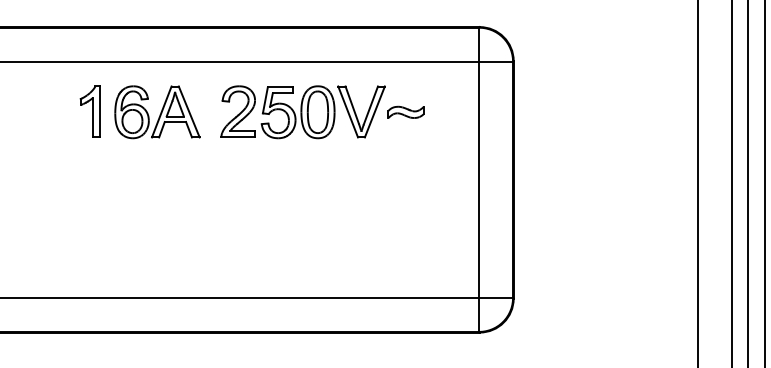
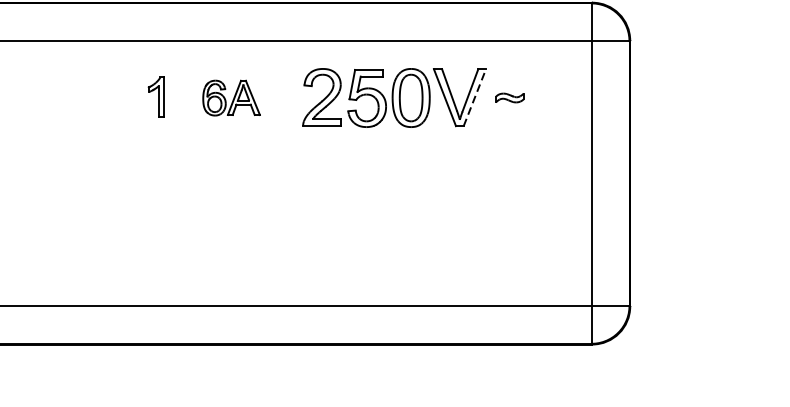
part: (89, 111) -> (155, 97), size x0.7
line: (375, 111) -> (475, 97), solid -> dashed
part: (405, 111) -> (509, 97), size x0.7
part: (157, 112) -> (231, 98), size x0.6

